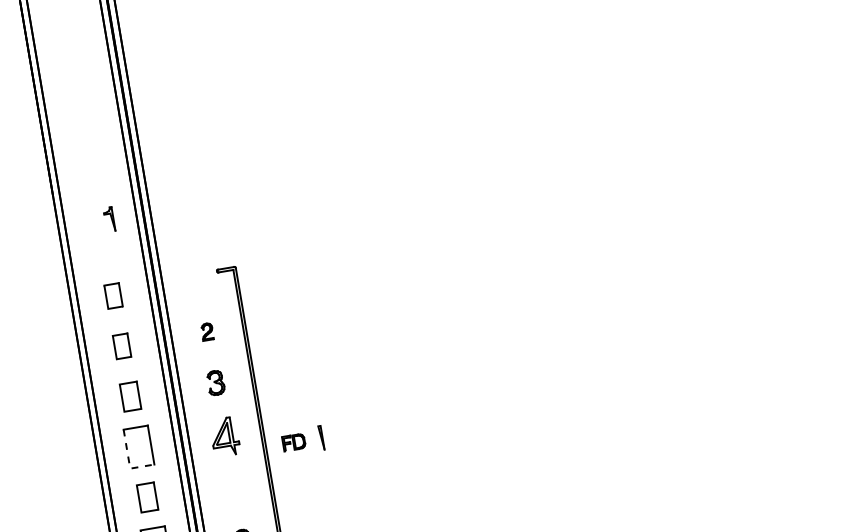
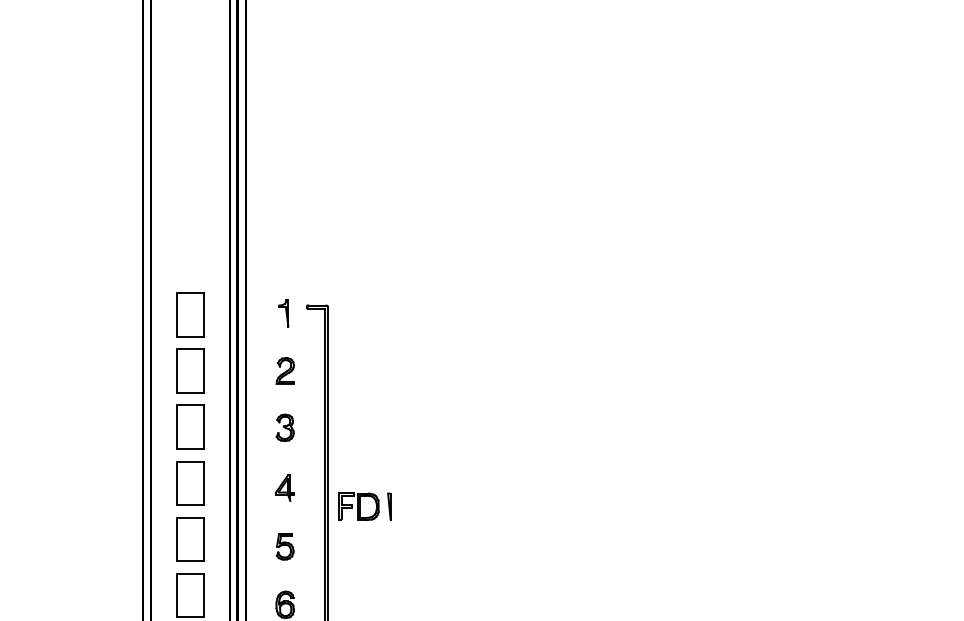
part: (109, 219) -> (283, 313), moved
part: (113, 295) -> (190, 314), size x1.67
part: (206, 331) -> (284, 370), size x1.43
part: (122, 345) -> (190, 370), size x1.67
part: (130, 396) -> (190, 426), size x1.43
part: (224, 436) -> (284, 487), size x0.62
part: (293, 442) -> (358, 506), size x1.67
line: (128, 462) -> (176, 497), dashed -> solid
part: (233, 489) -> (284, 546), added
part: (147, 497) -> (190, 539), size x1.43

